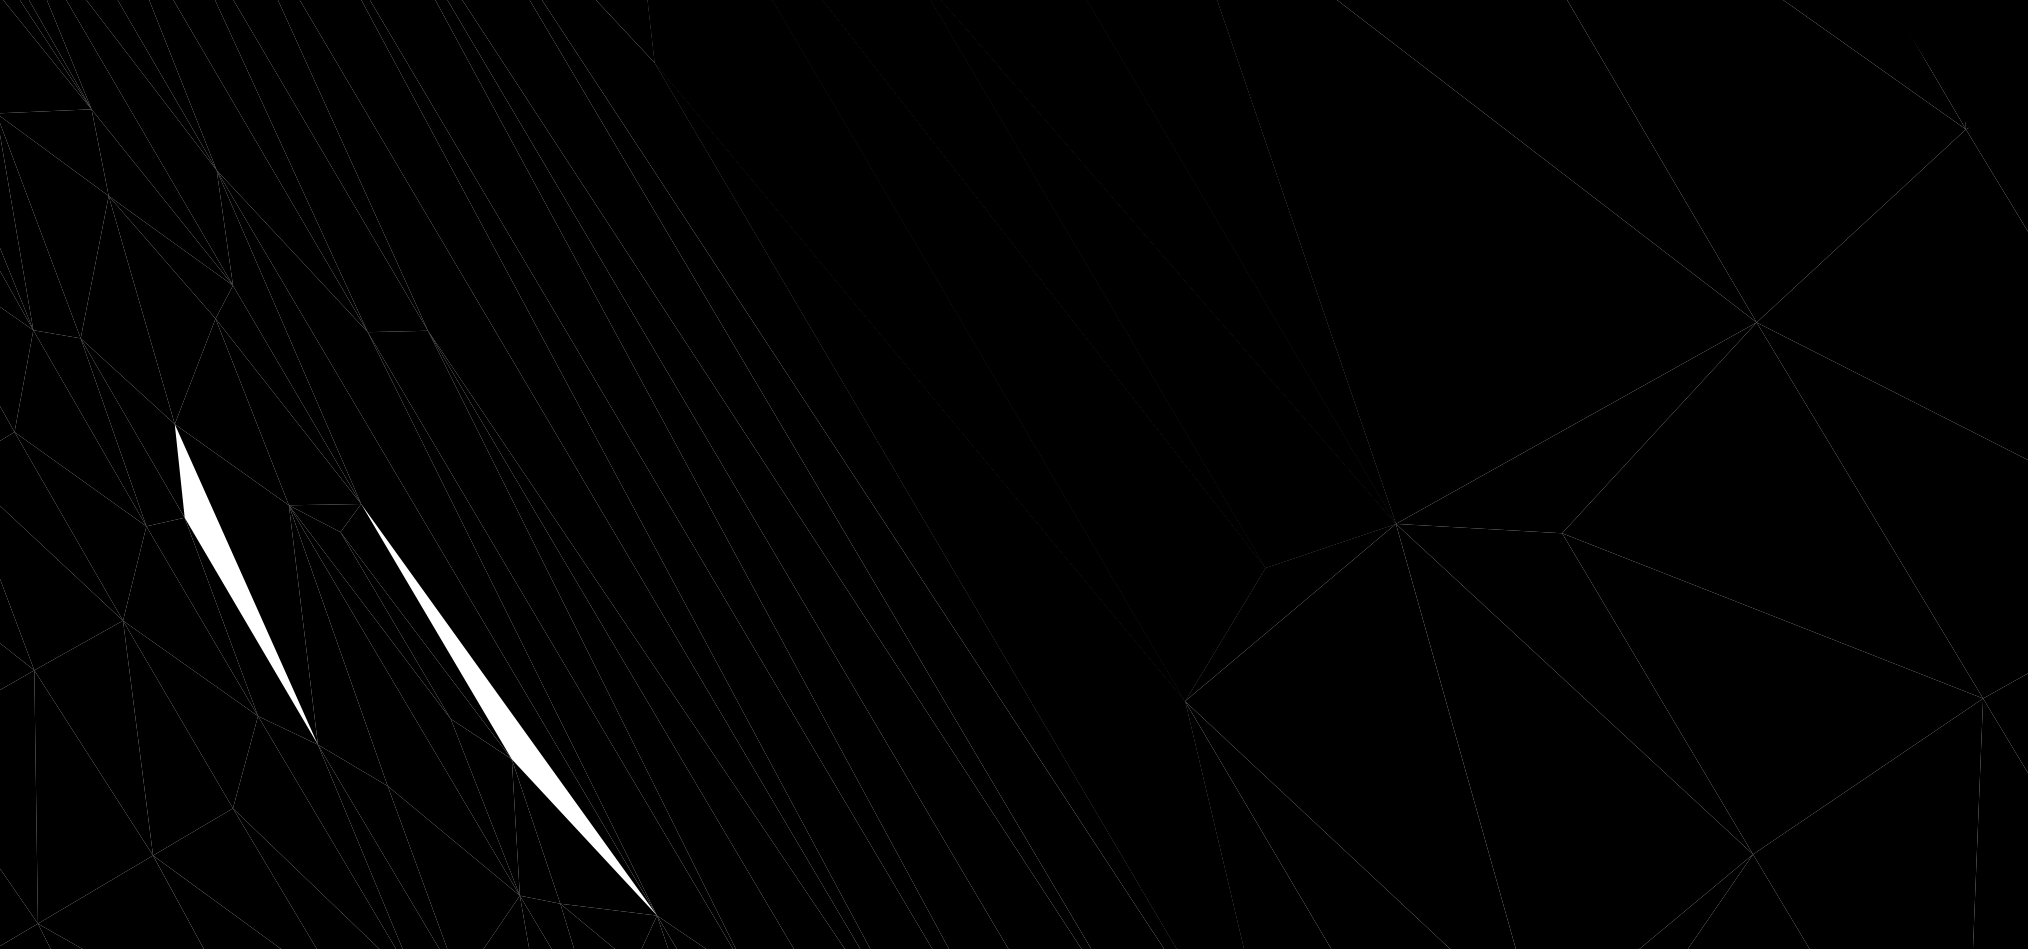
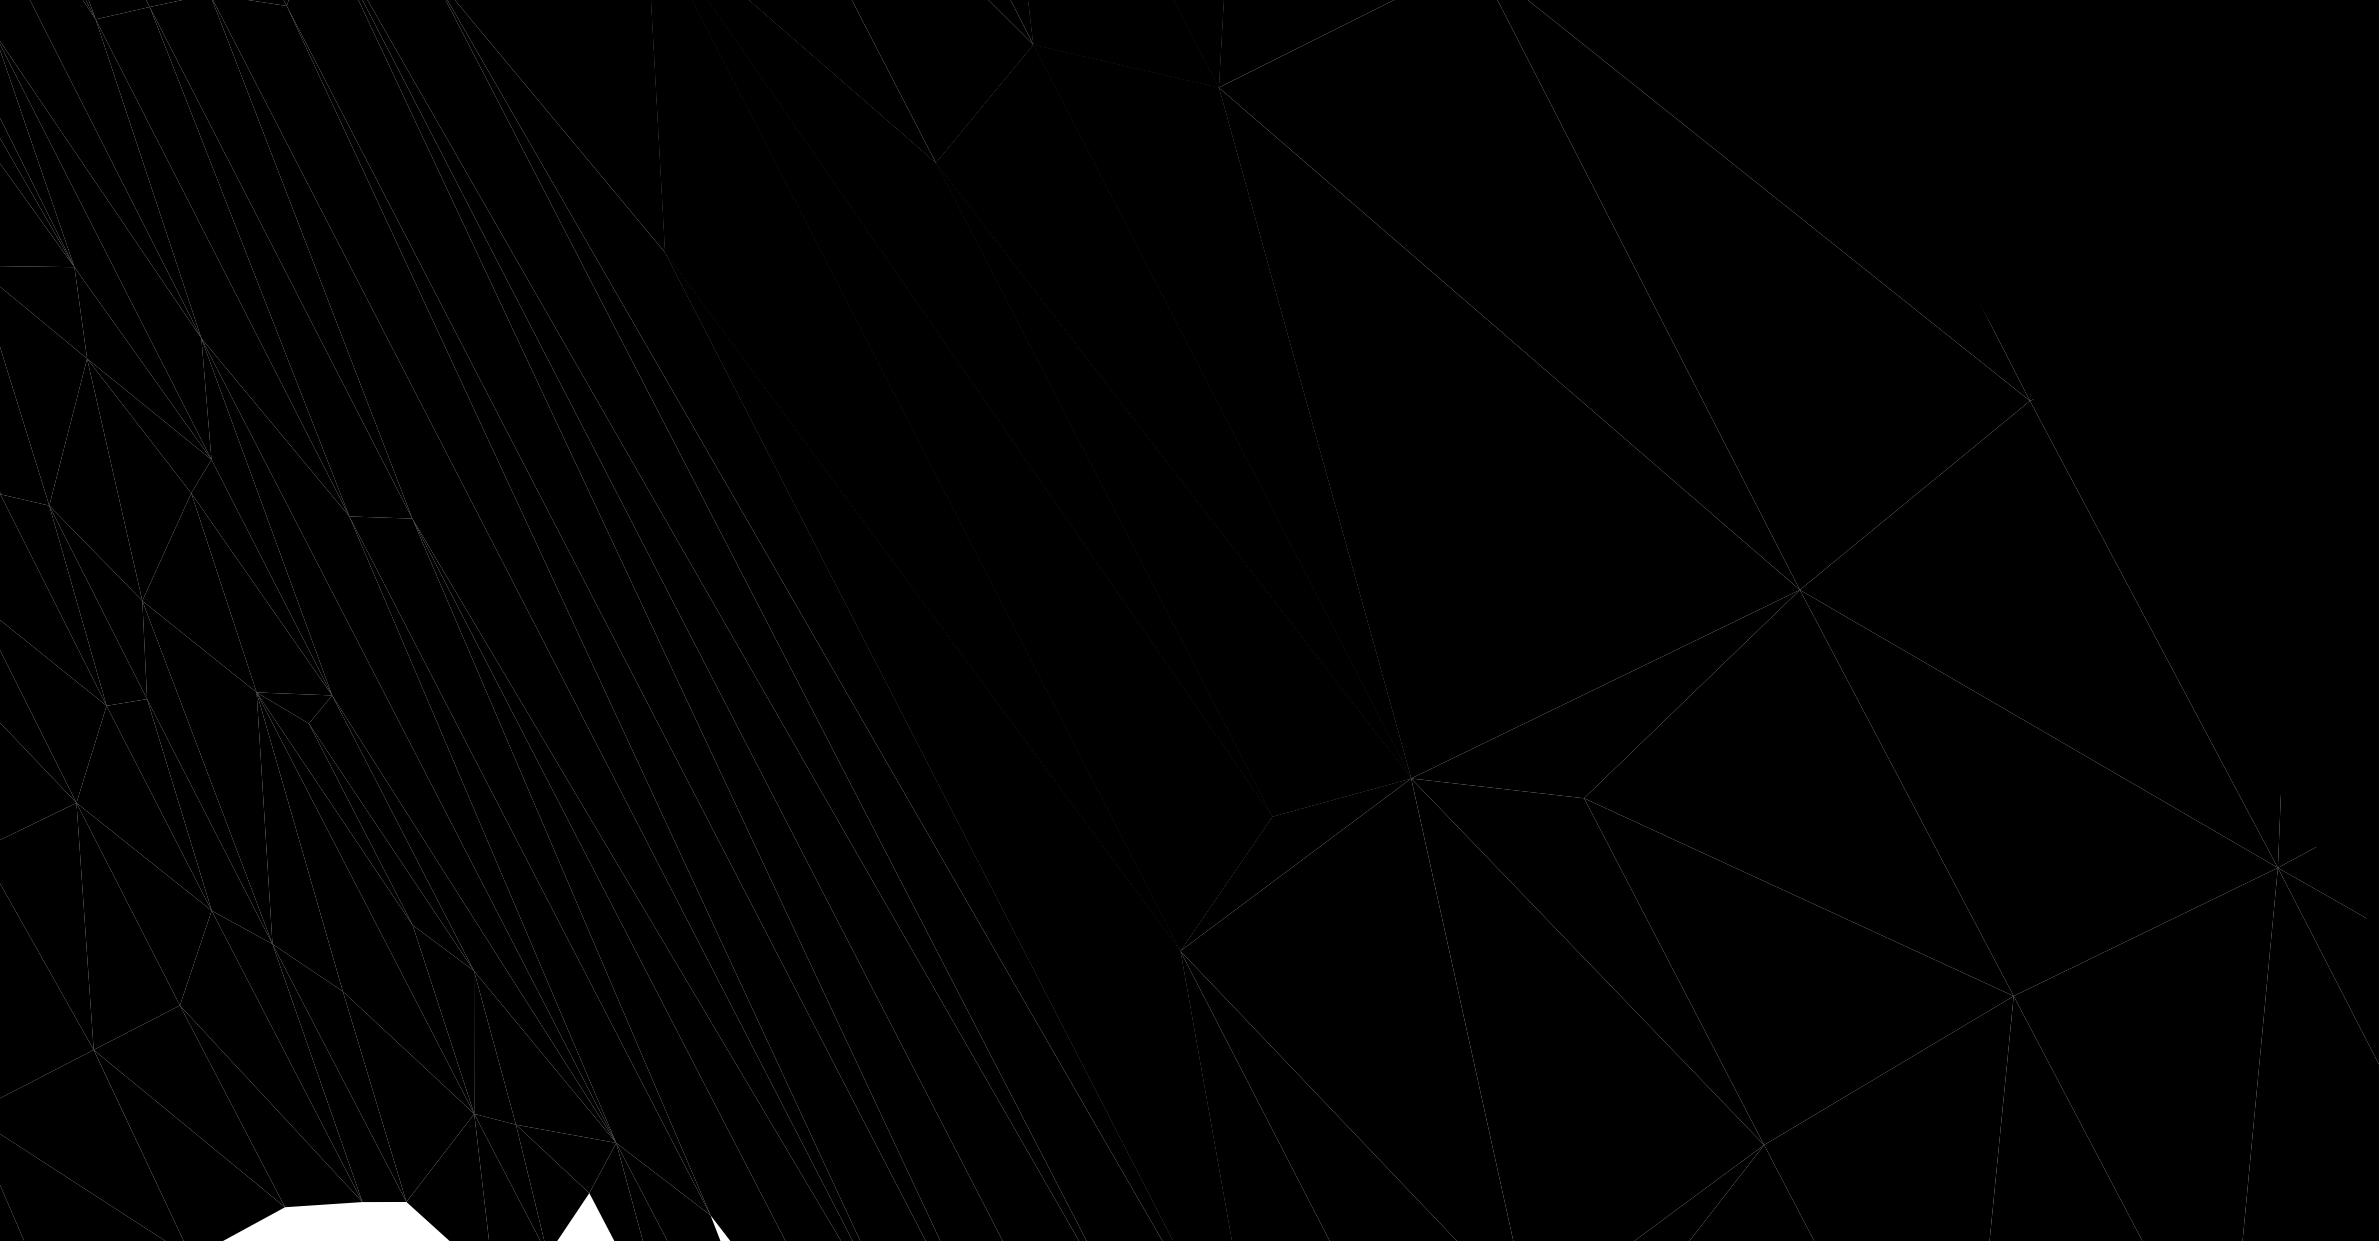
fill: (246, 584) -> (207, 772), added
fill: (509, 709) -> (474, 918), added

